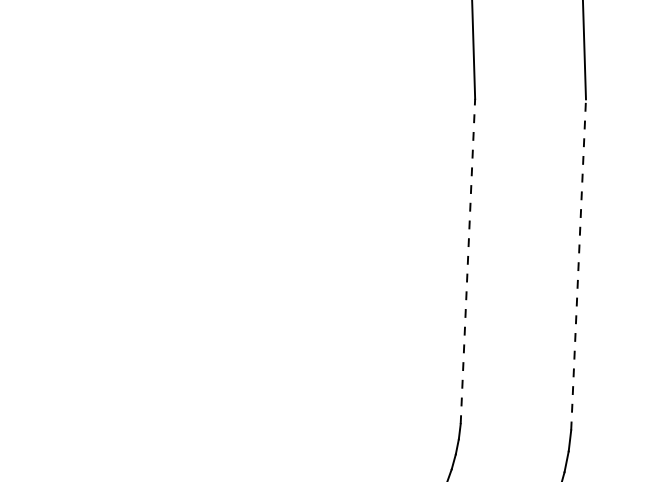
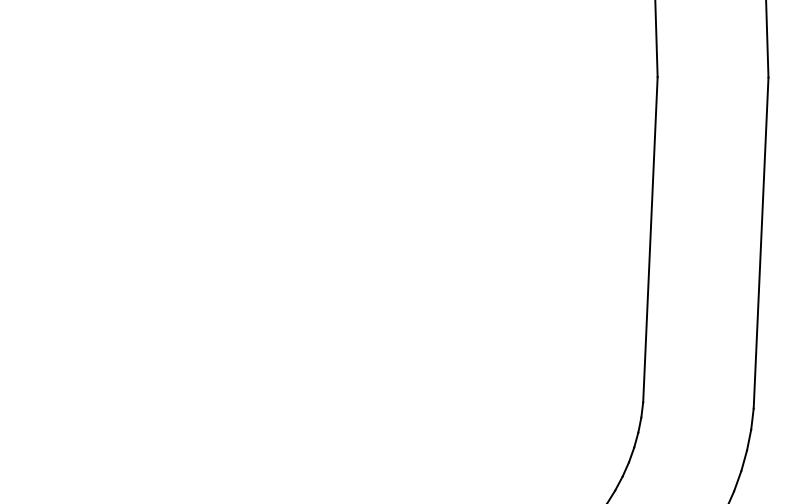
line: (468, 261) -> (650, 239), dashed -> solid
line: (579, 265) -> (761, 243), dashed -> solid

